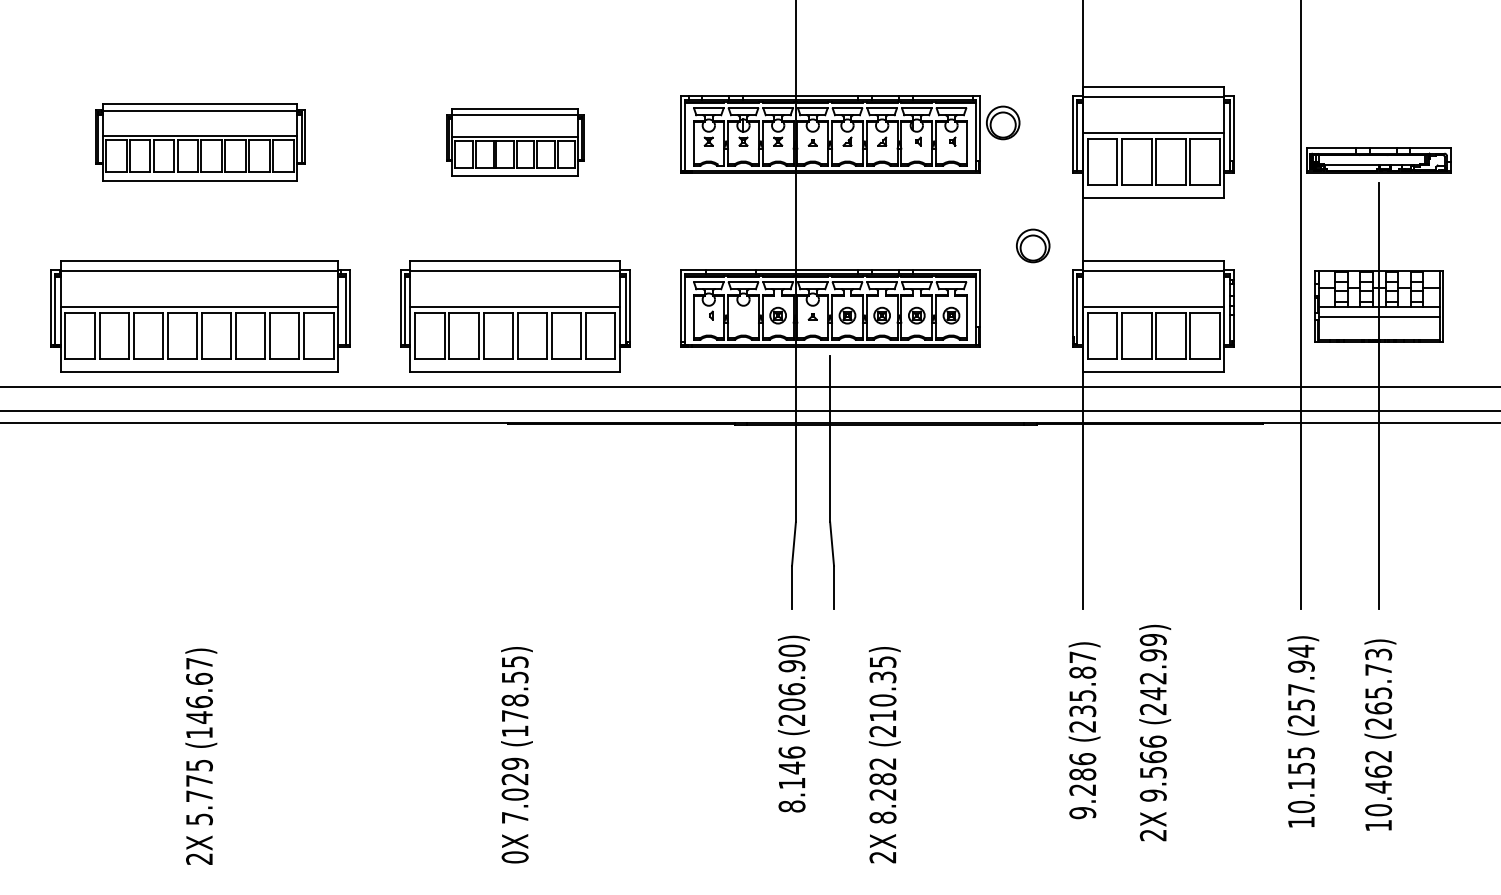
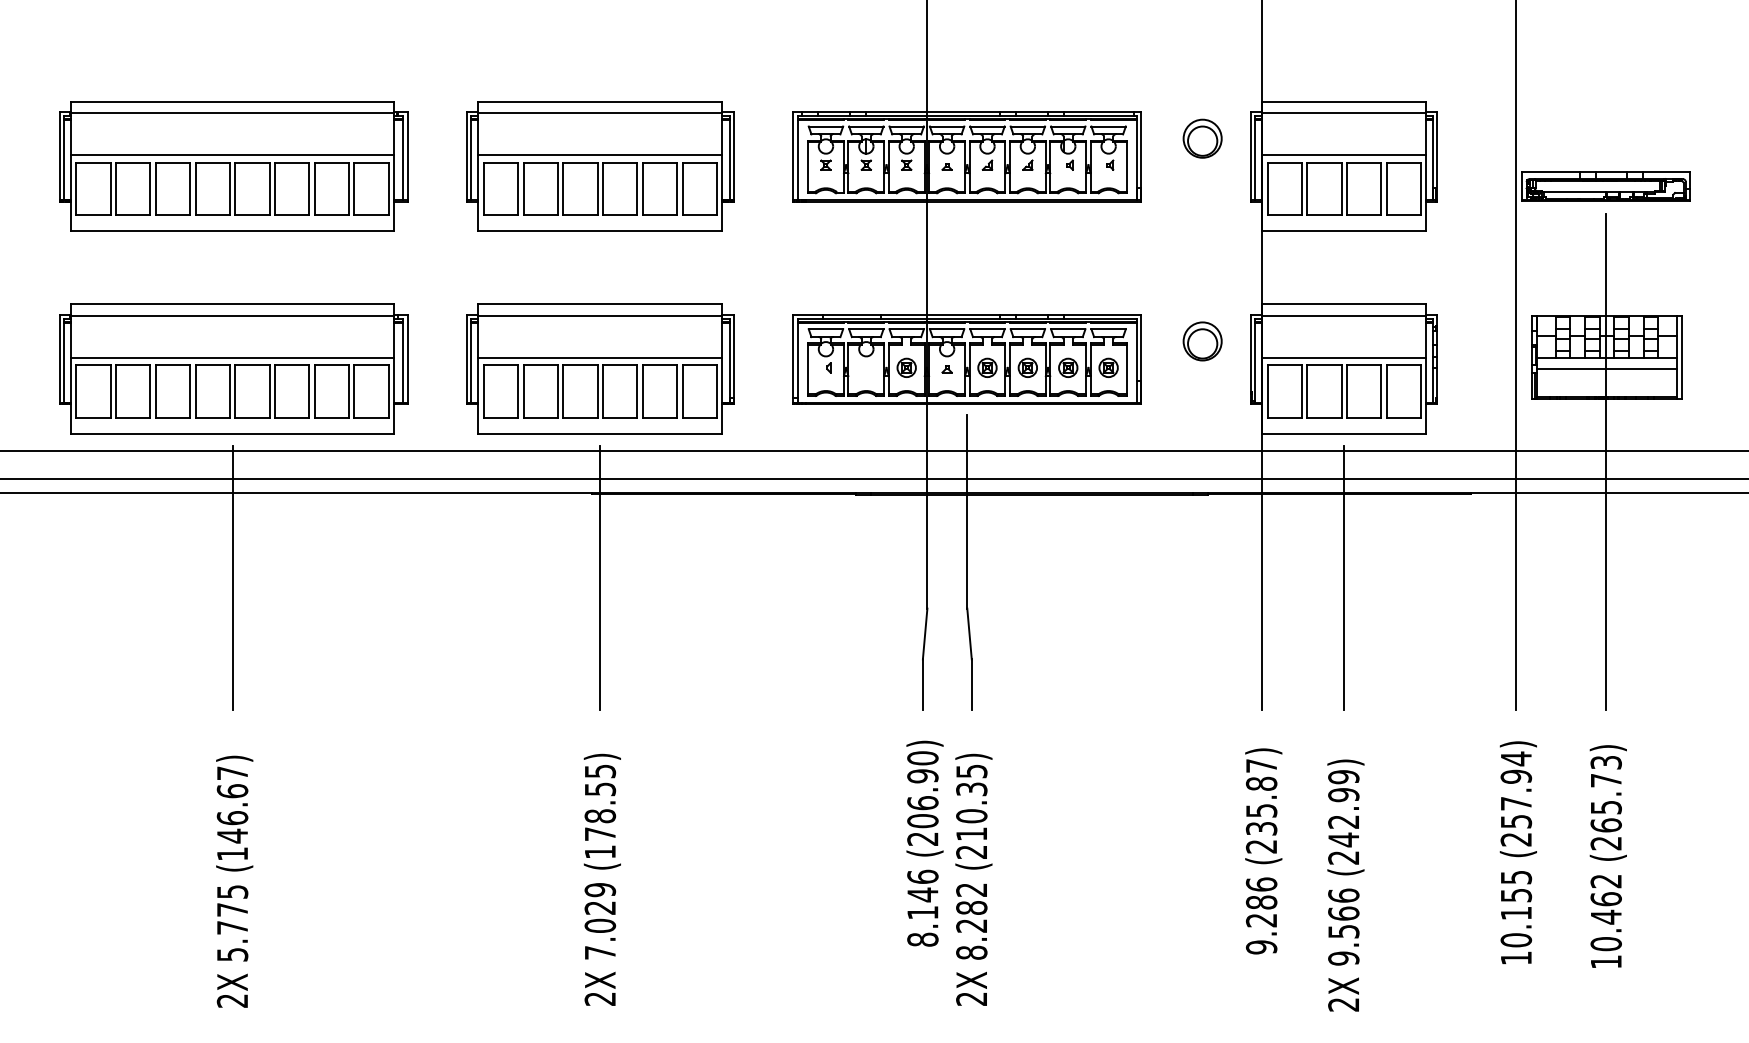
part: (1003, 122) -> (1203, 138), moved
part: (200, 142) -> (233, 166), size x1.43
part: (515, 142) -> (600, 166), size x1.67
part: (1033, 245) -> (1203, 340), moved
line: (199, 495) -> (232, 577), added
line: (515, 495) -> (600, 577), added
line: (1153, 495) -> (1343, 577), added
text: (1155, 732) -> (1346, 884), moved
text: (884, 755) -> (973, 880), moved
text: (514, 857) -> (599, 999), 0X -> 2X

